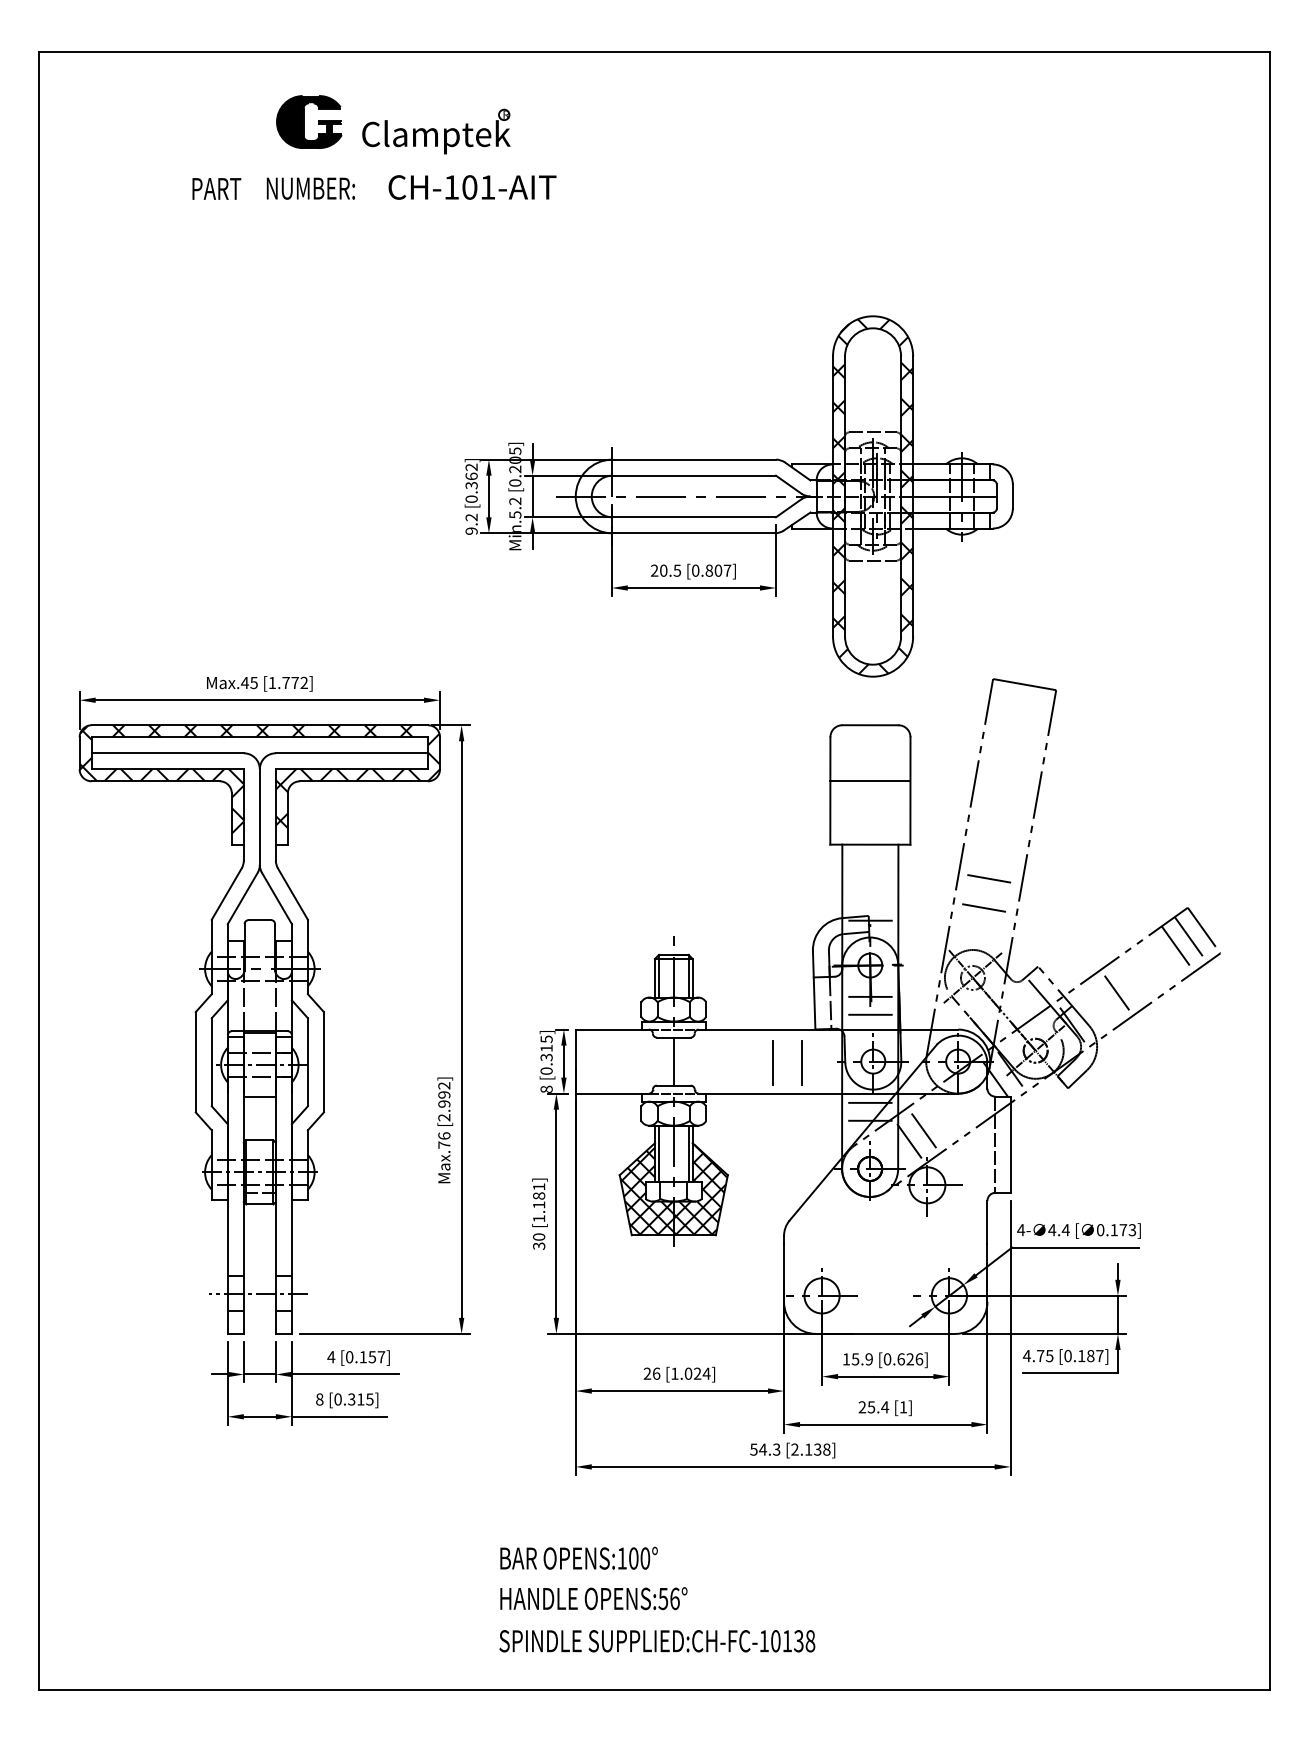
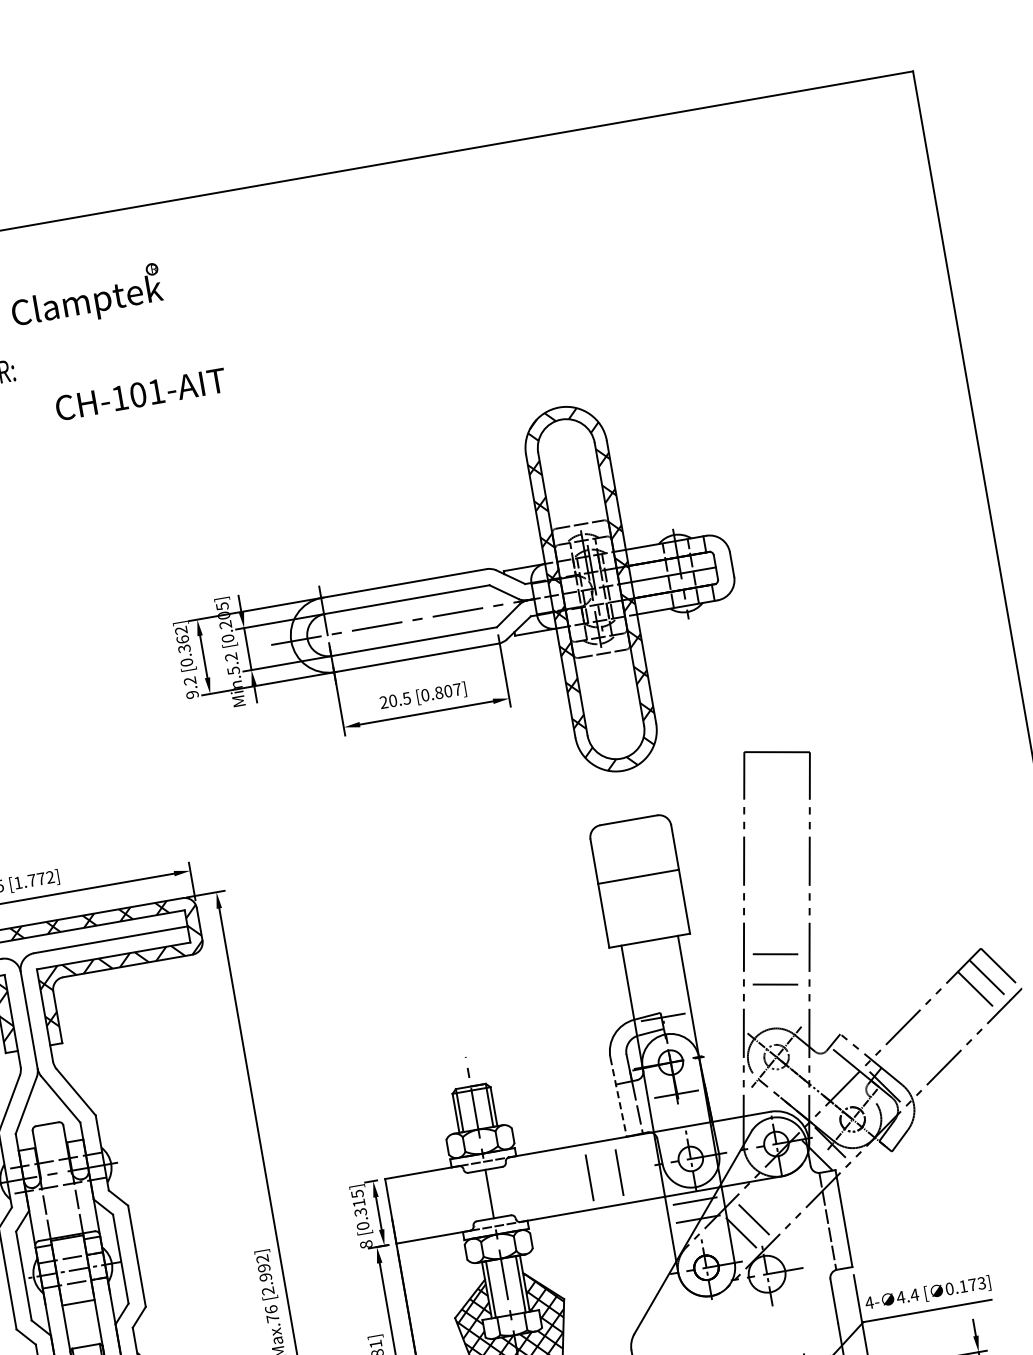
text: (472, 187) -> (140, 394), moved
line: (814, 990) -> (619, 1097), solid -> dashed
line: (1116, 992) -> (923, 1046), removed
line: (870, 1014) -> (679, 1111), removed

